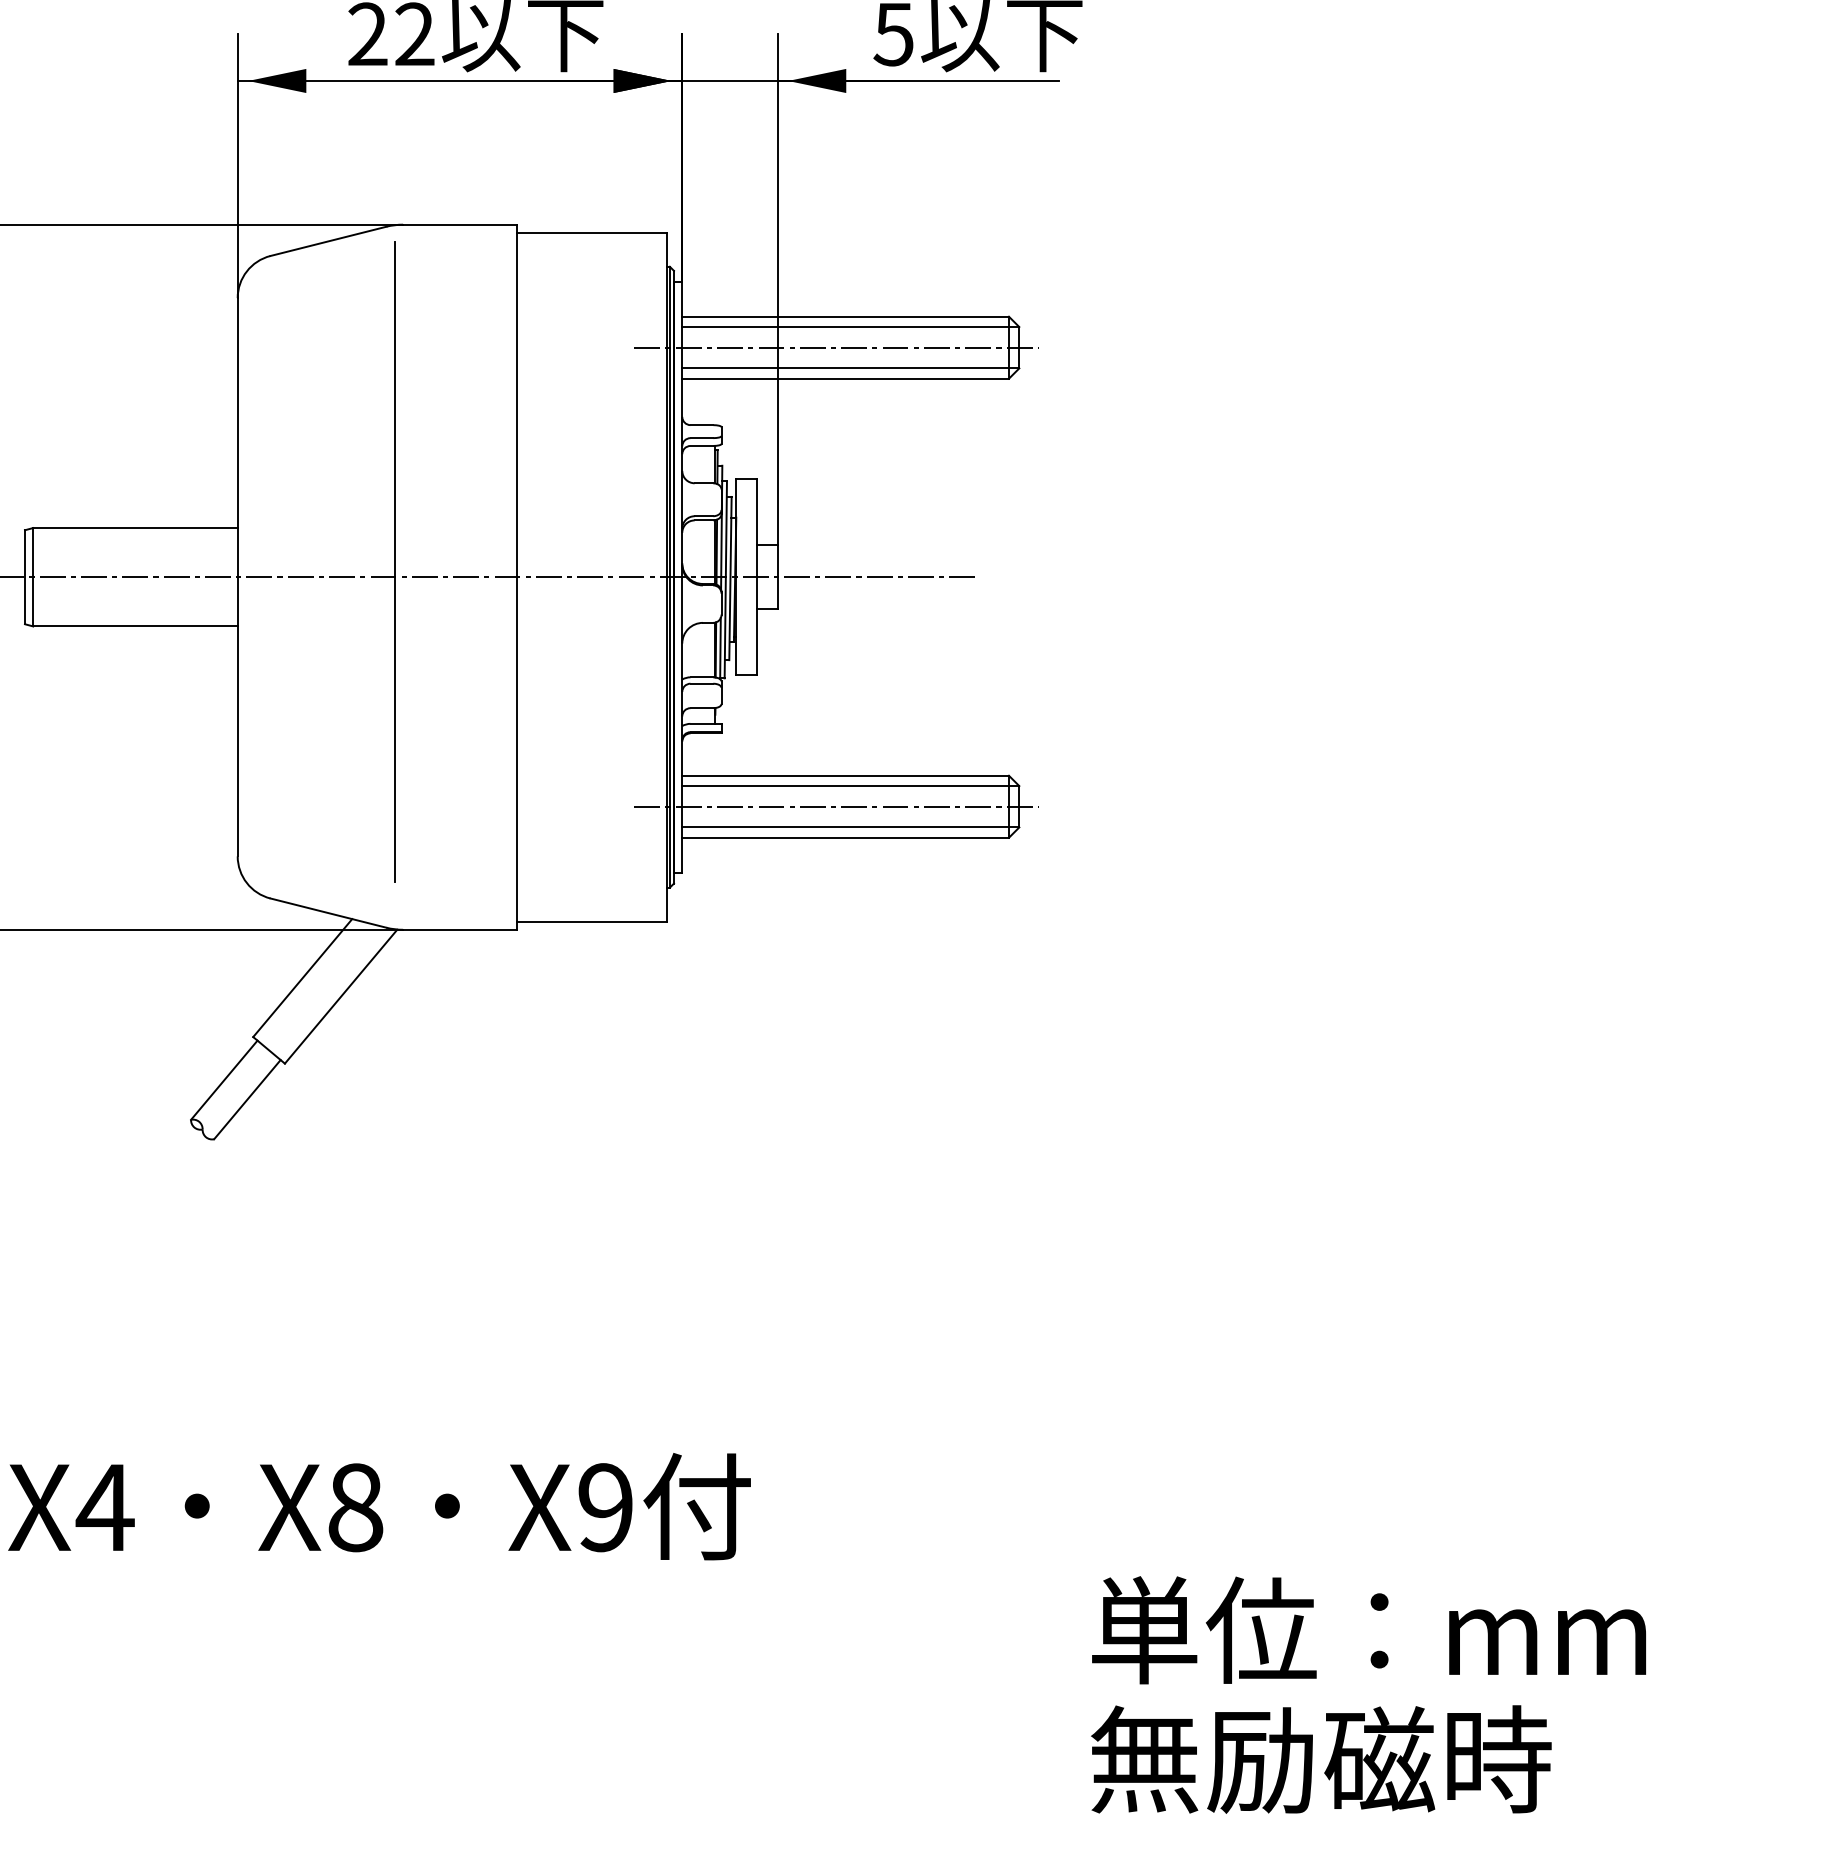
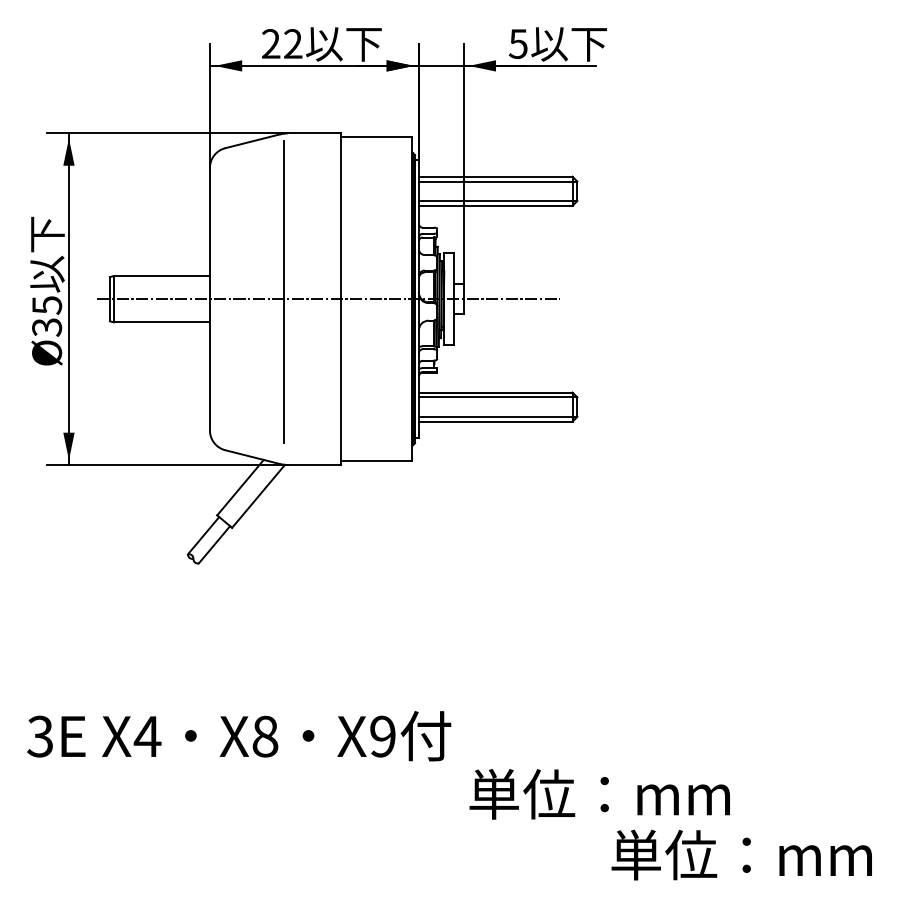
line: (836, 348) -> (491, 191), removed
line: (836, 807) -> (491, 407), removed
text: (1368, 1630) -> (599, 794), moved
text: (1368, 1758) -> (741, 854), 無励磁時 -> 単位：mm

